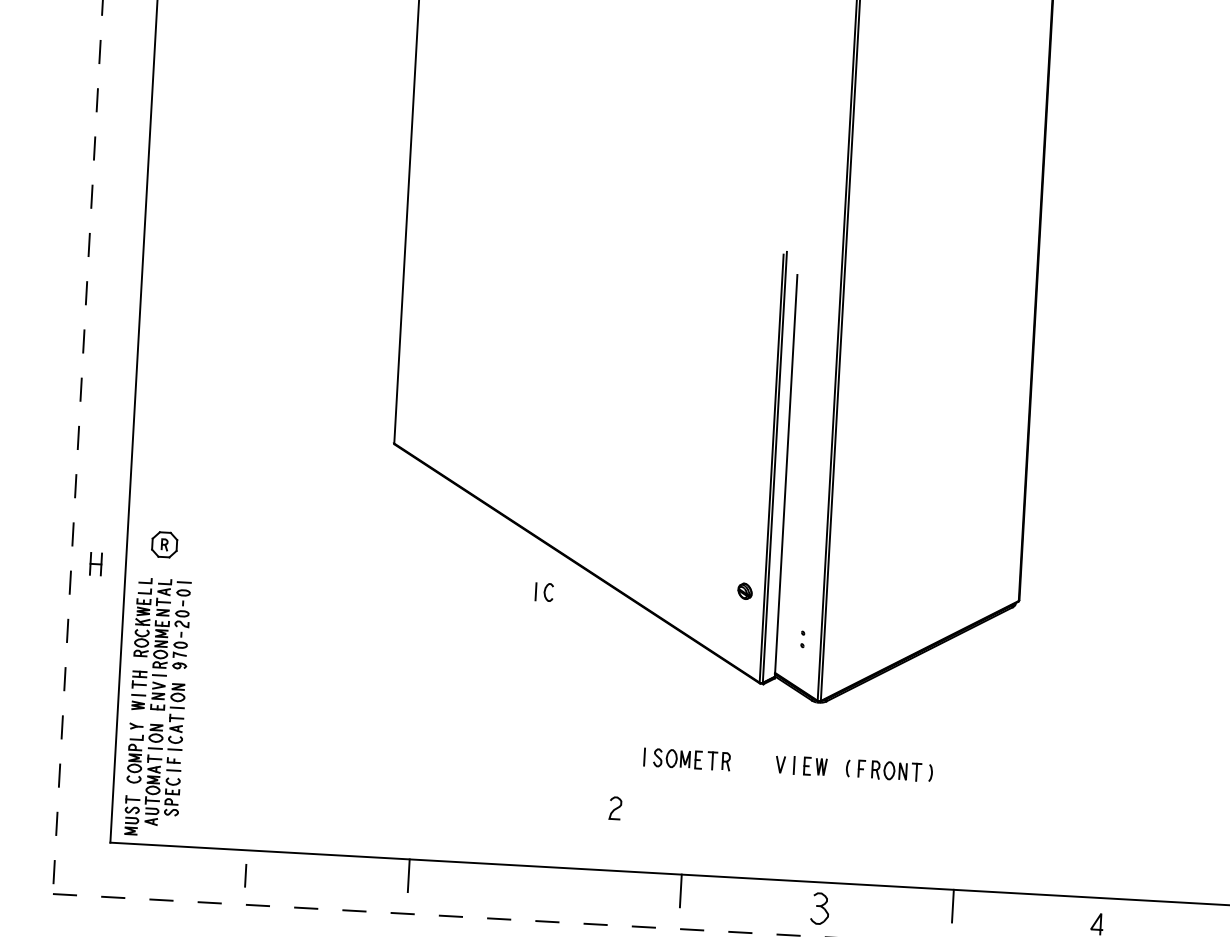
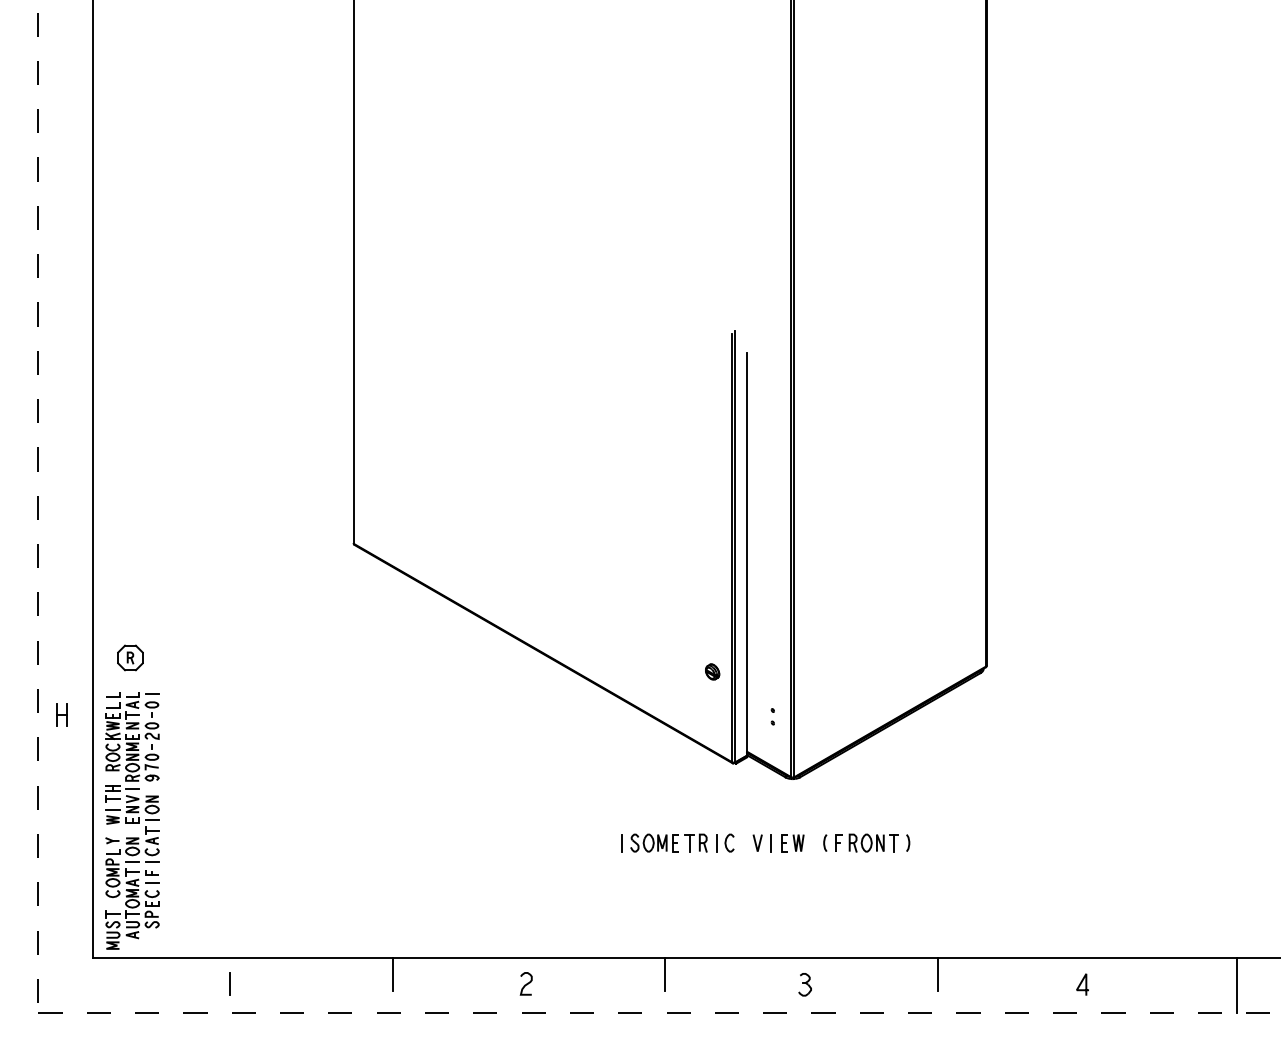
part: (95, 563) -> (61, 714), moved
part: (544, 591) -> (725, 842), moved
curve: (615, 807) -> (526, 983), moved
part: (819, 908) -> (804, 984), size x0.71

